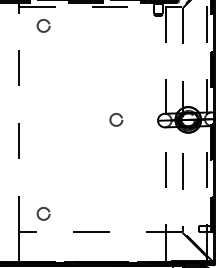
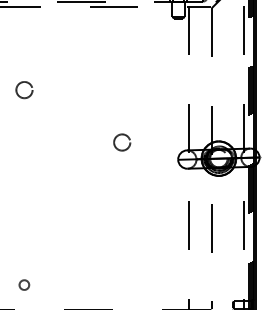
circle: (43, 25) -> (24, 89), moved
circle: (116, 119) -> (122, 141), moved
circle: (43, 213) -> (24, 284), size x0.6

